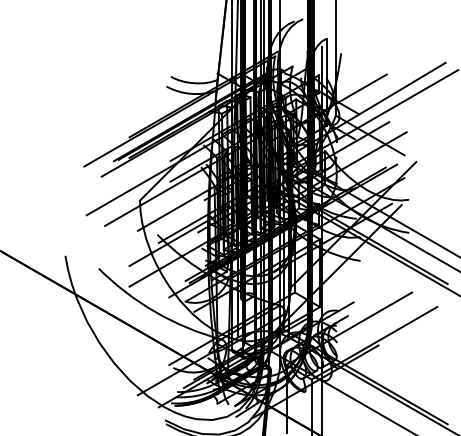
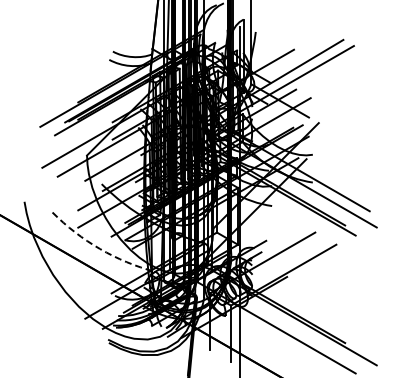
arc: (154, 311) -> (99, 248), solid -> dashed

